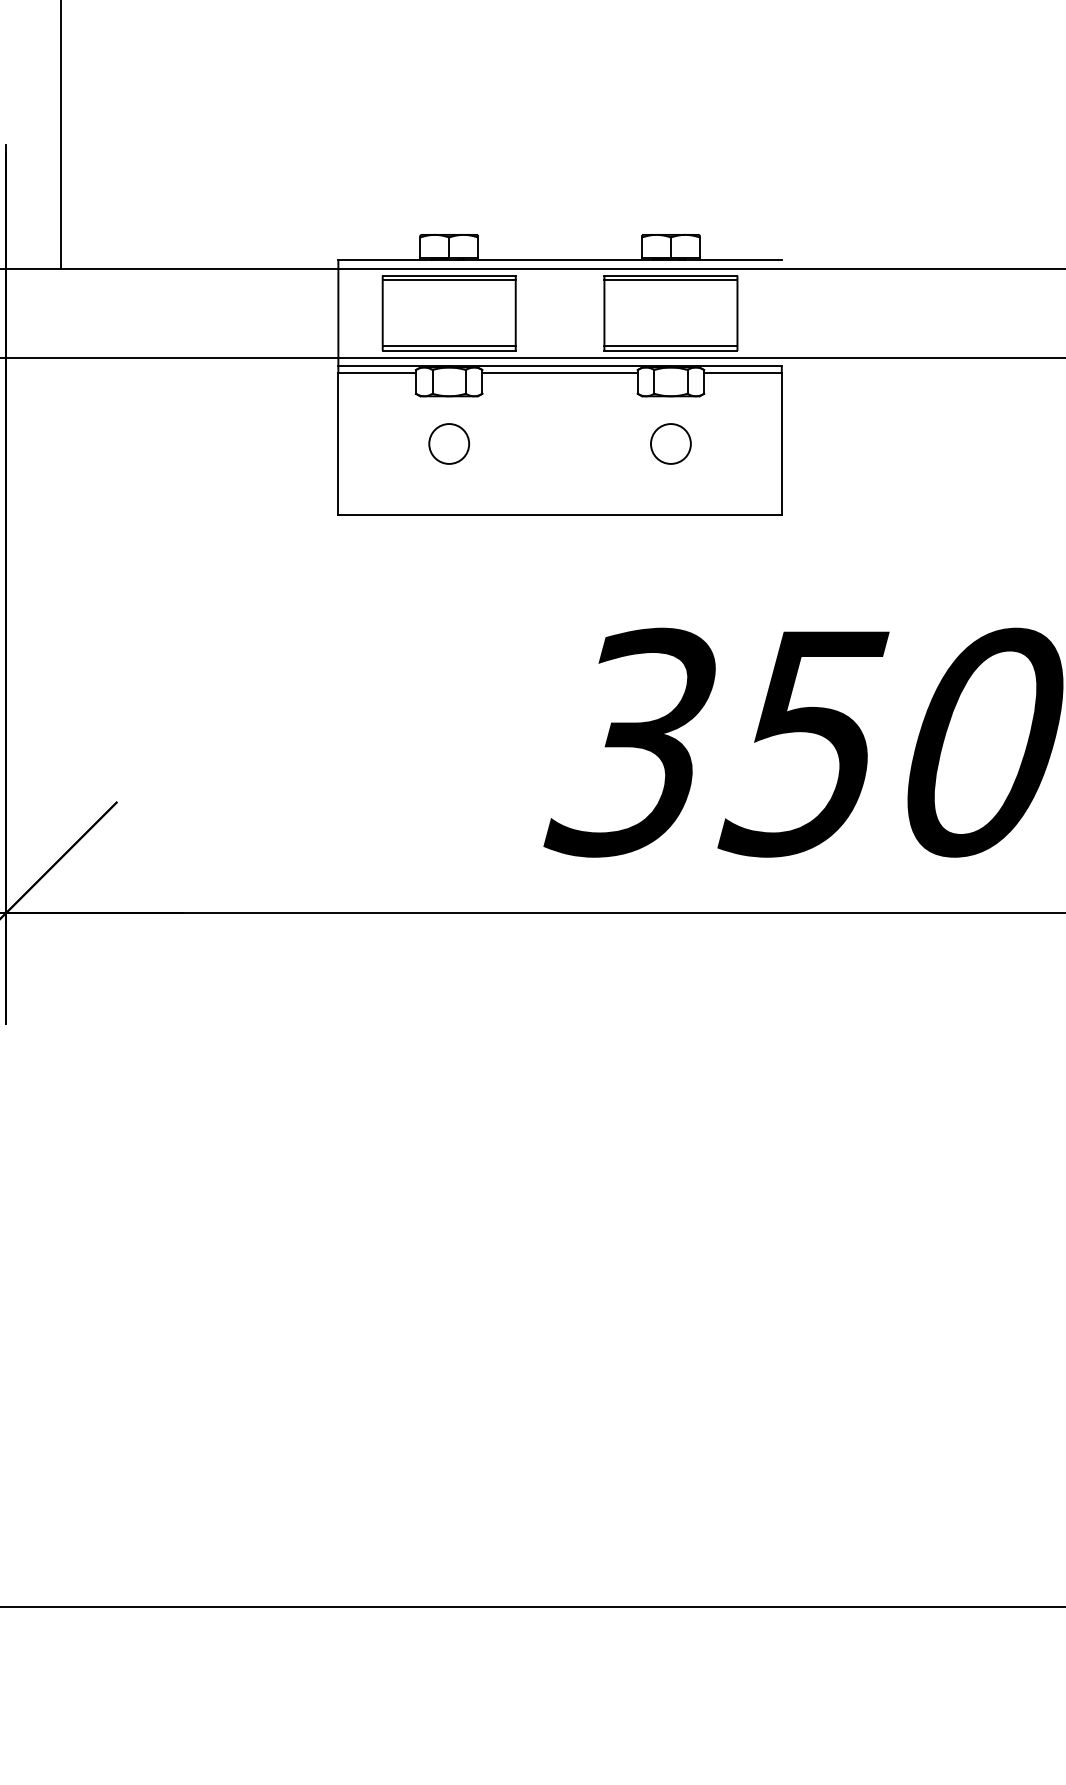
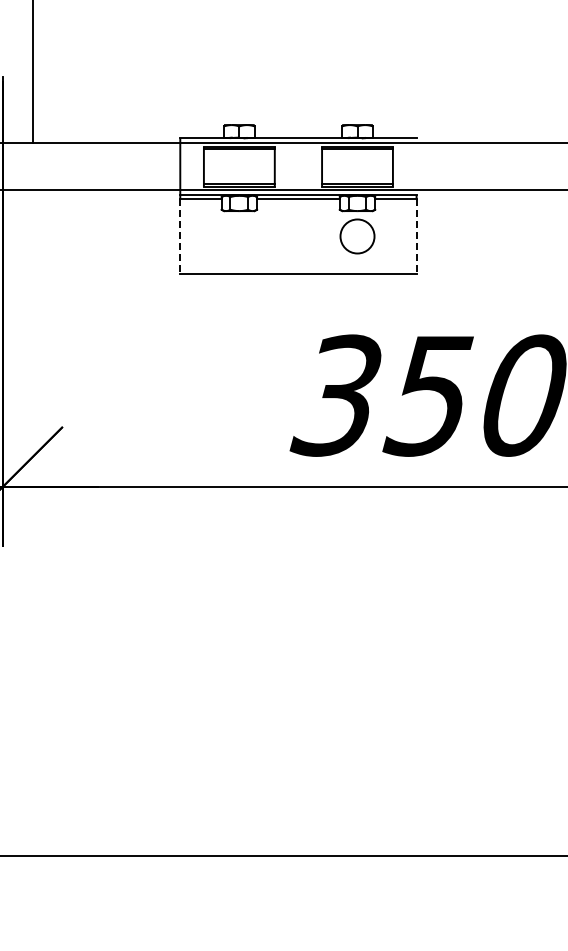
line: (338, 443) -> (180, 236), solid -> dashed
circle: (447, 443) -> (238, 236), removed
circle: (670, 443) -> (357, 236), size x1.6
line: (781, 443) -> (416, 236), solid -> dashed

